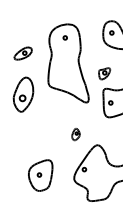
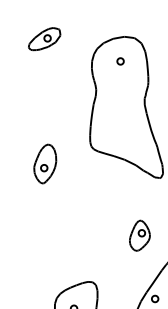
part: (22, 53) -> (43, 39), moved
part: (23, 94) -> (45, 163), size x0.62
part: (75, 134) -> (139, 235), size x1.43

